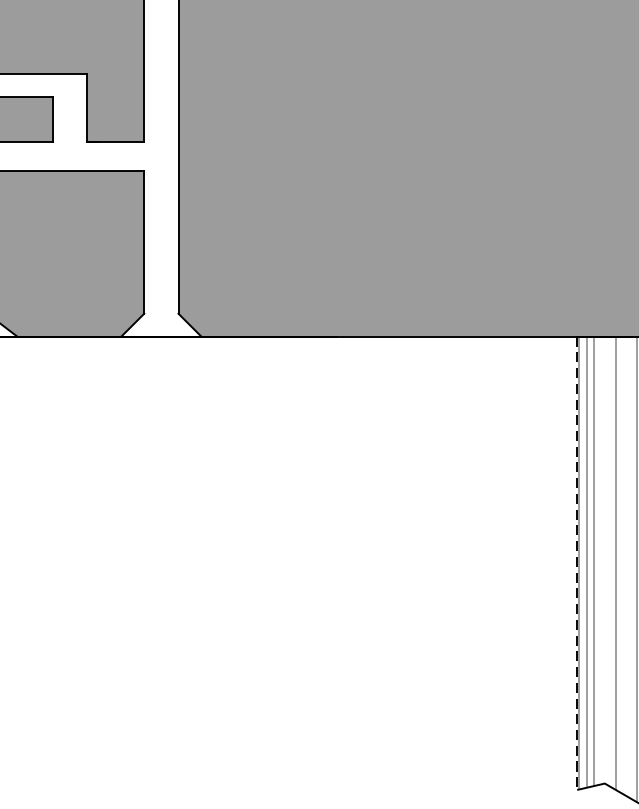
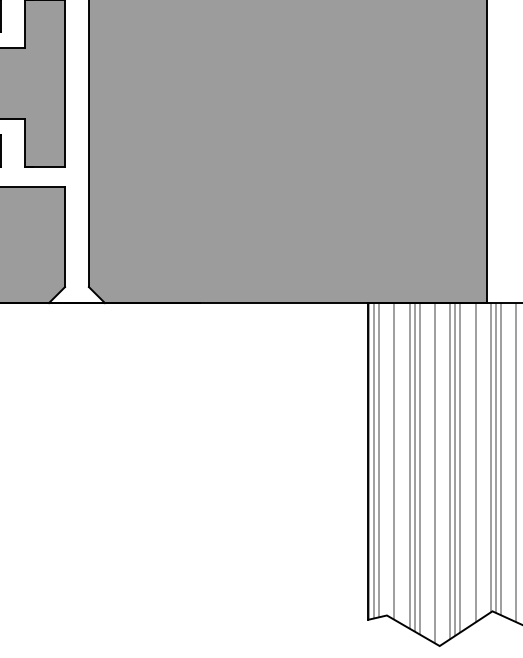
line: (576, 564) -> (367, 462), dashed -> solid

